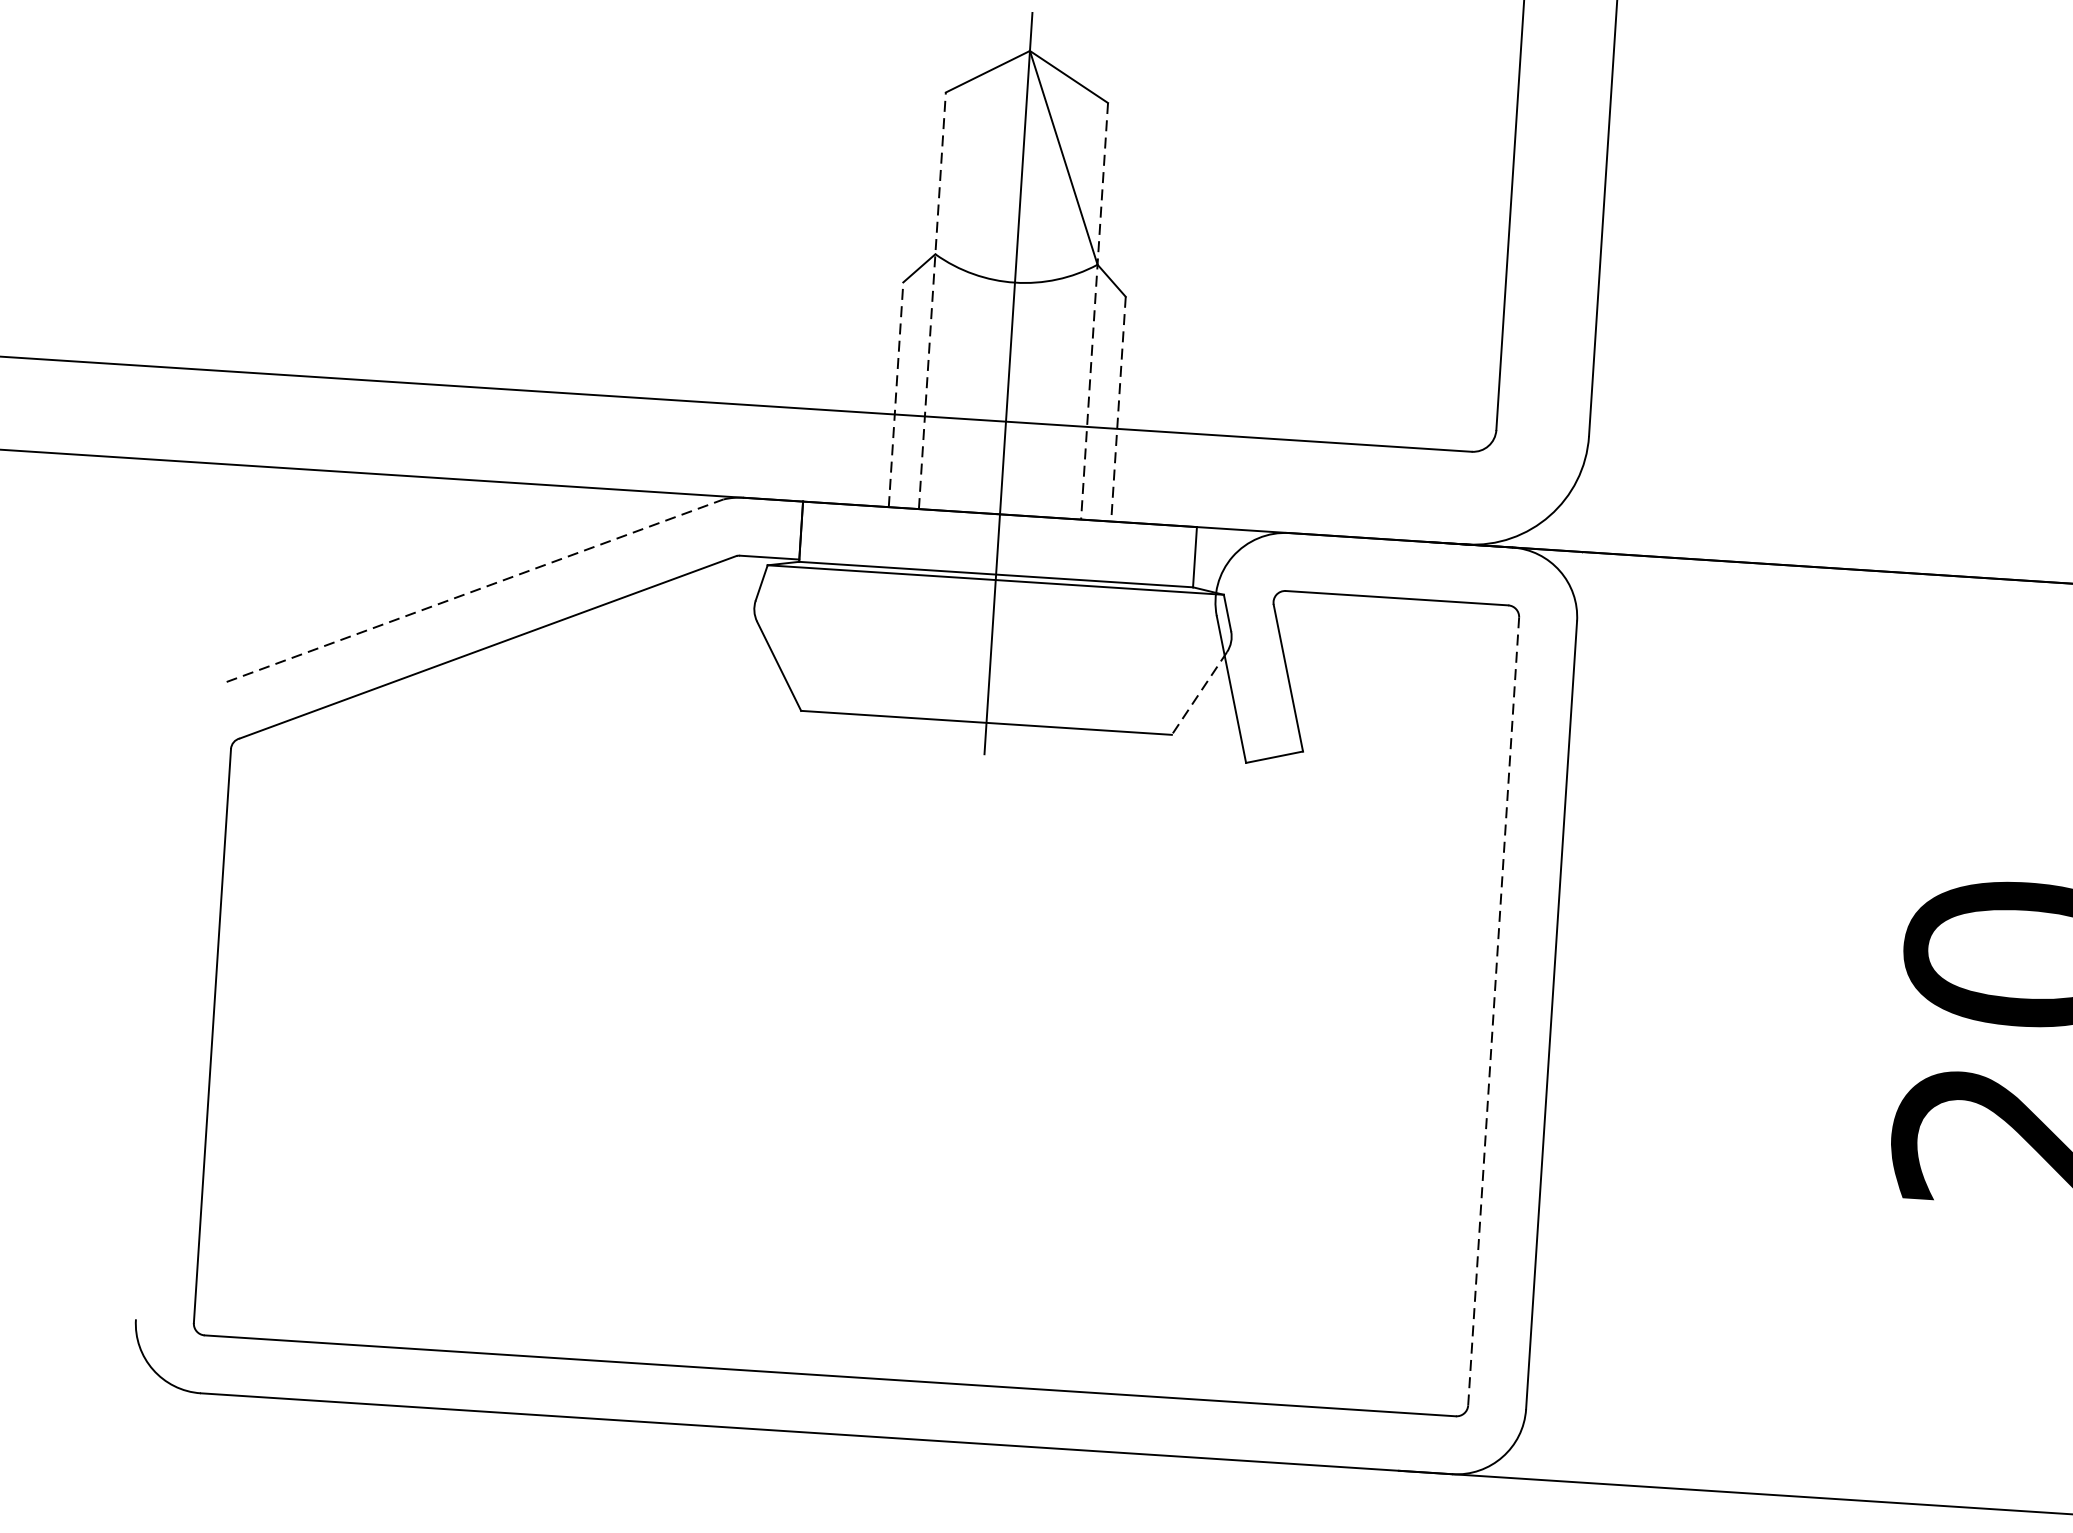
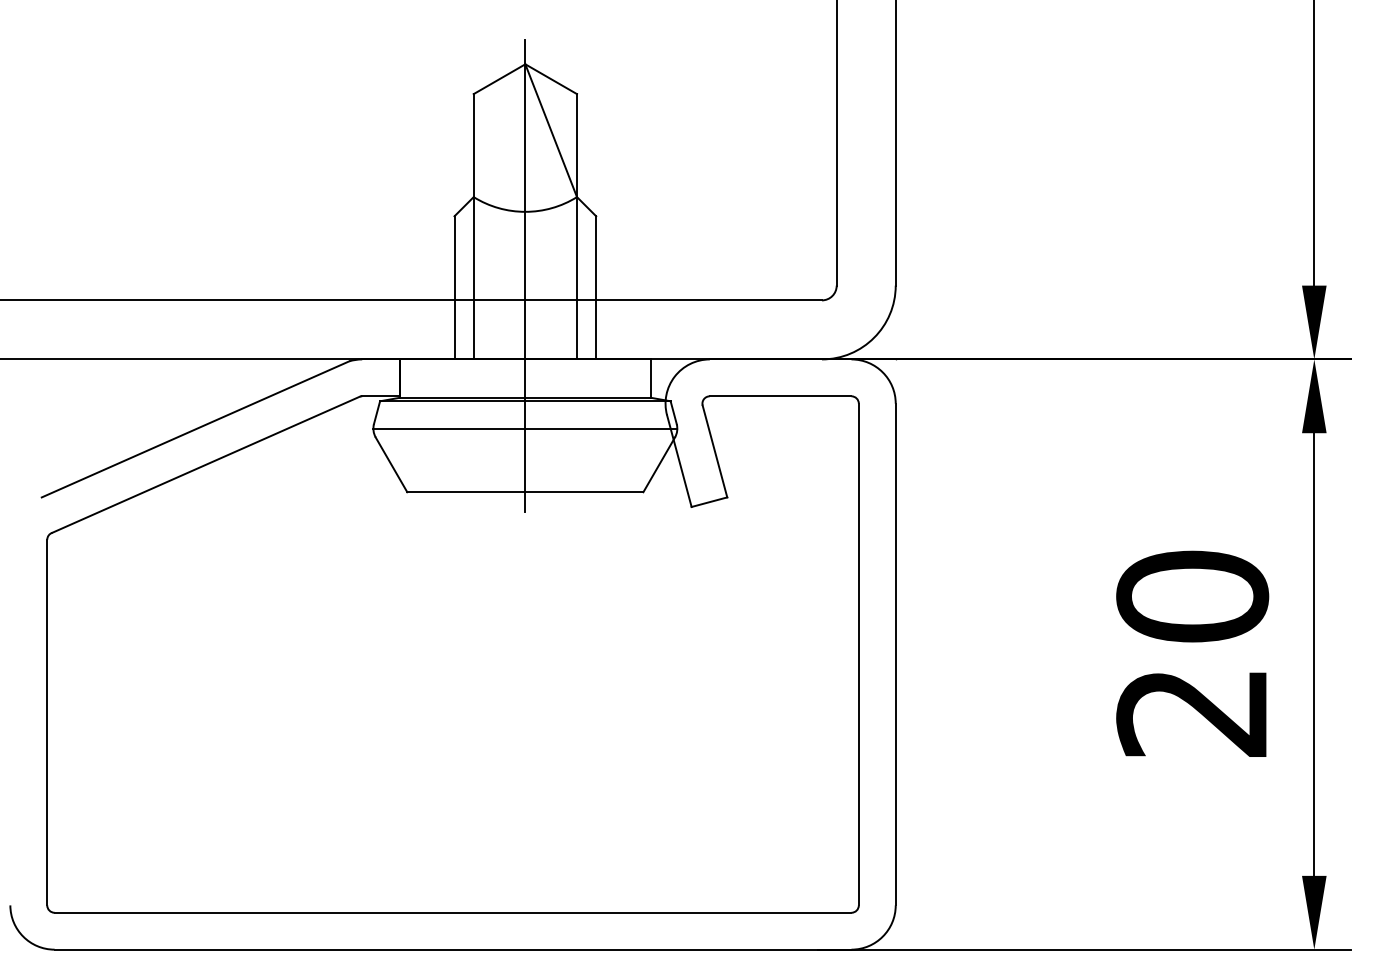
line: (932, 300) -> (473, 226), dashed -> solid
line: (1095, 310) -> (577, 226), dashed -> solid
line: (896, 394) -> (454, 287), dashed -> solid
line: (1119, 408) -> (596, 287), dashed -> solid
line: (476, 590) -> (196, 429), dashed -> solid
line: (993, 622) -> (525, 428), added
line: (1199, 692) -> (659, 464), dashed -> solid
line: (1493, 1011) -> (858, 654), dashed -> solid

